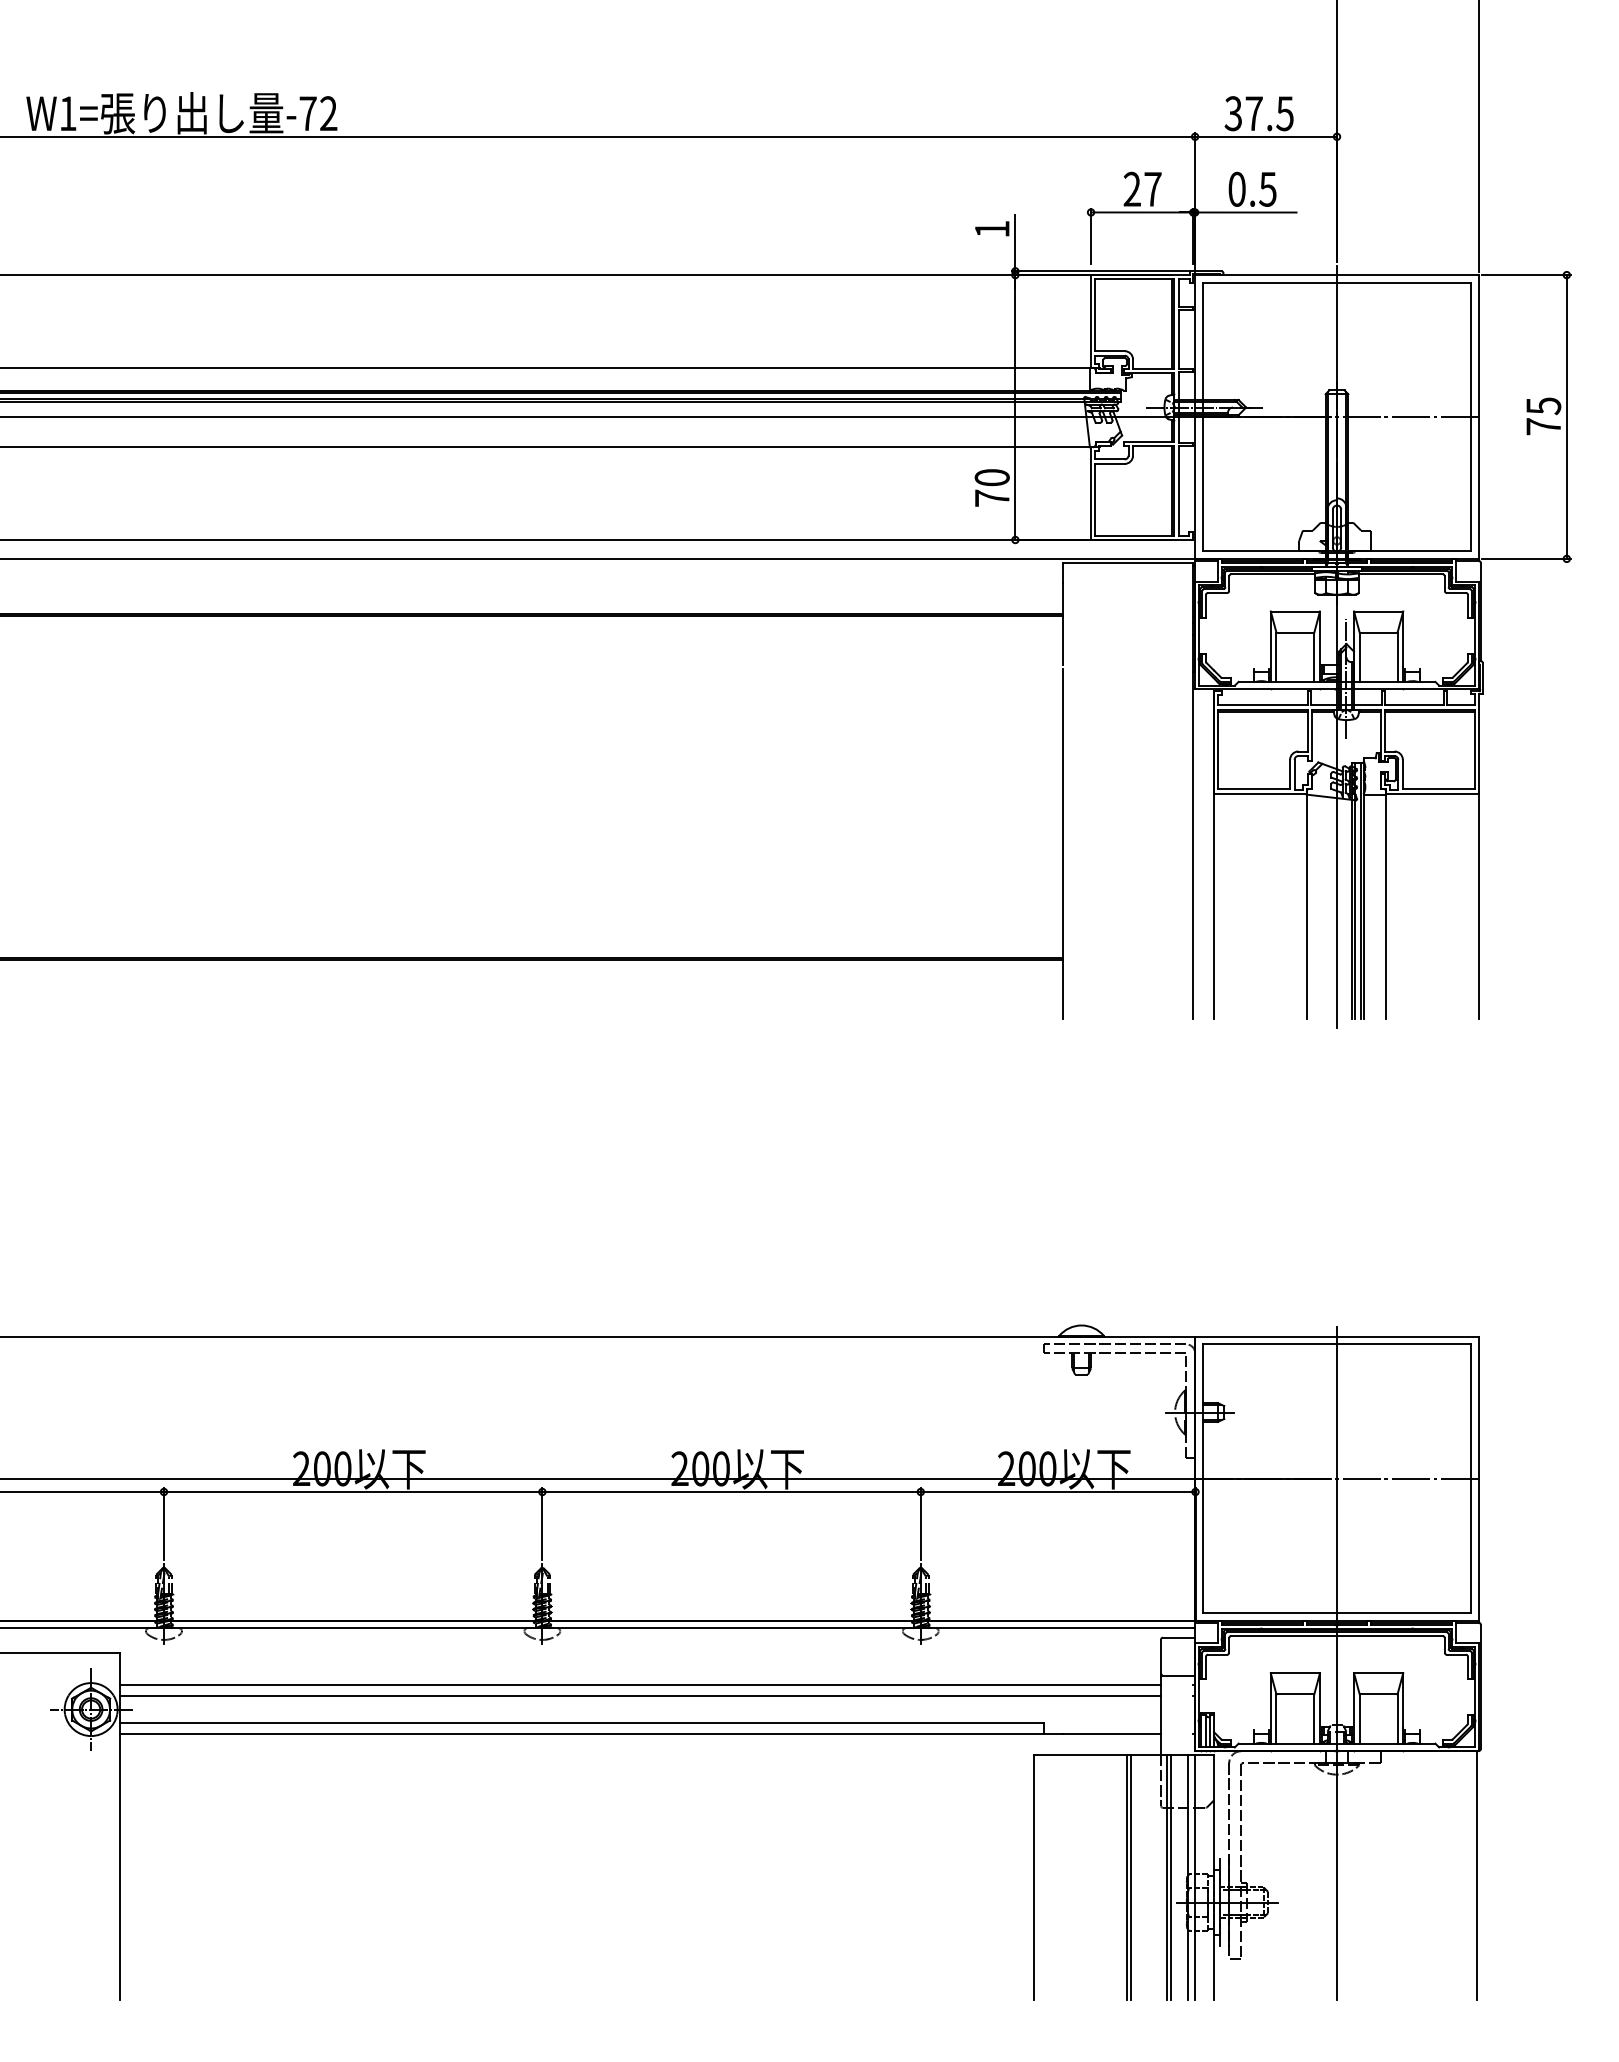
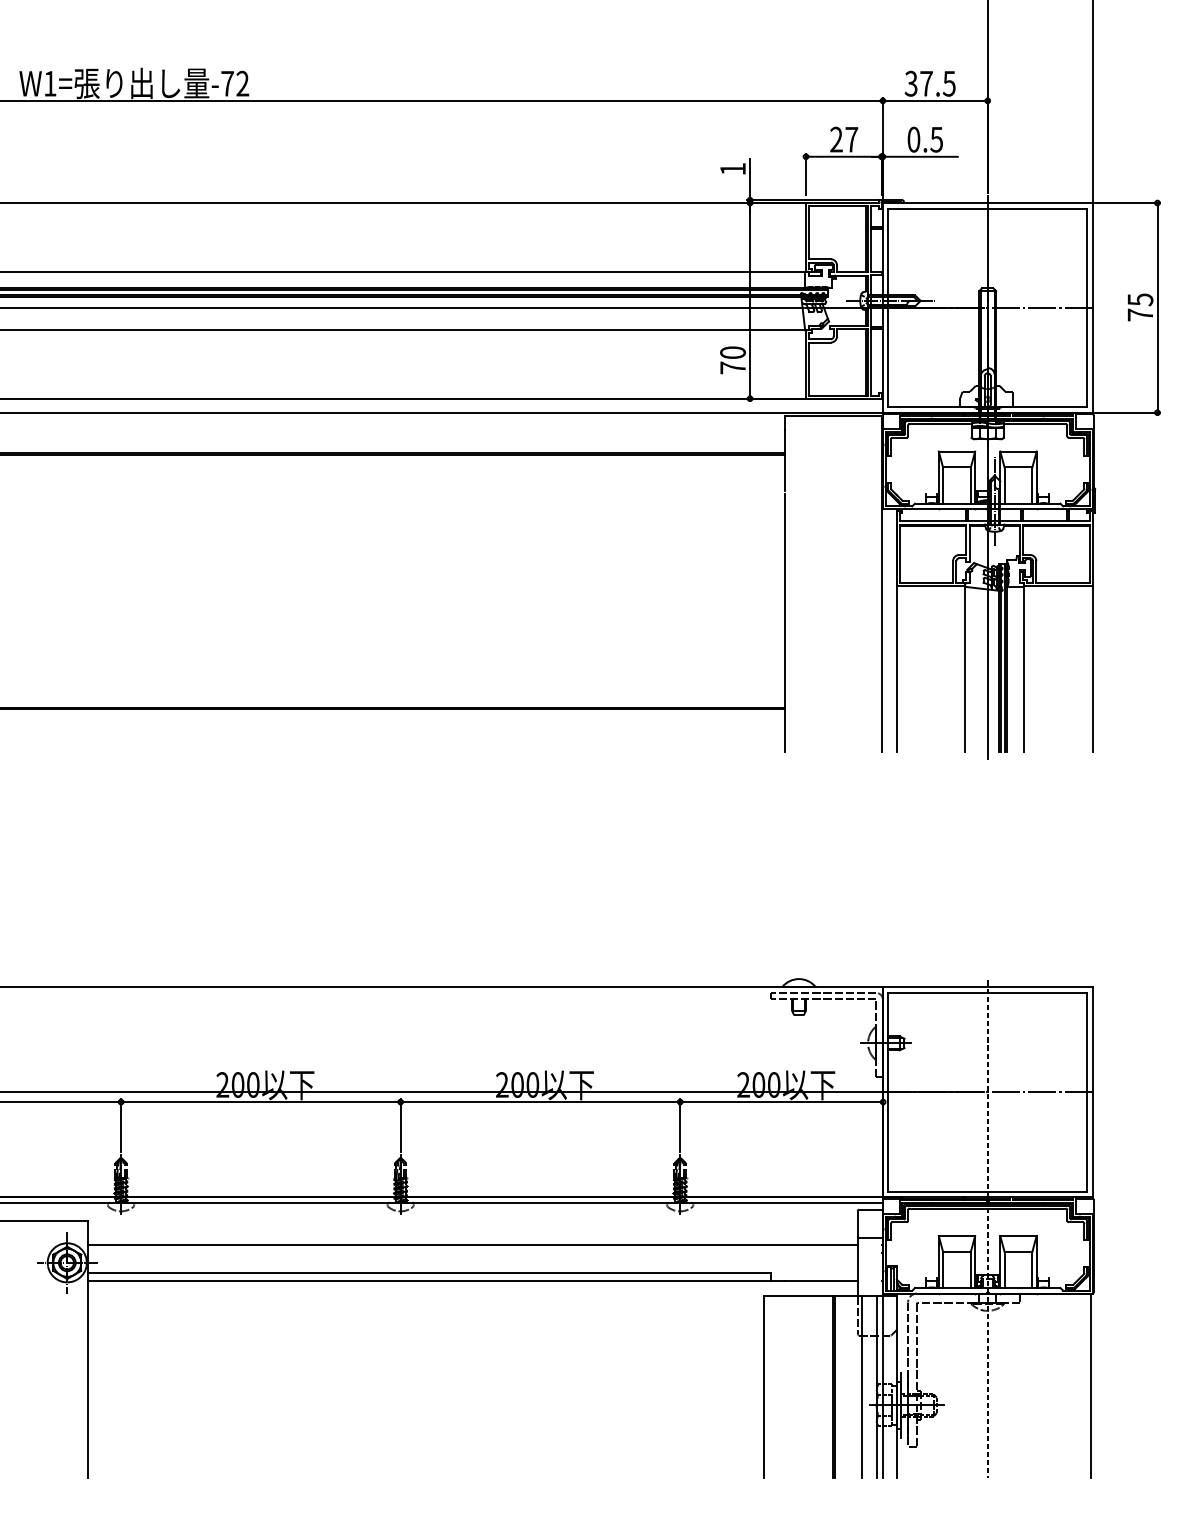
line: (1337, 1664) -> (988, 1229), solid -> dashed
line: (640, 1696) -> (473, 1253), removed
line: (1171, 1877) -> (865, 1386), removed

